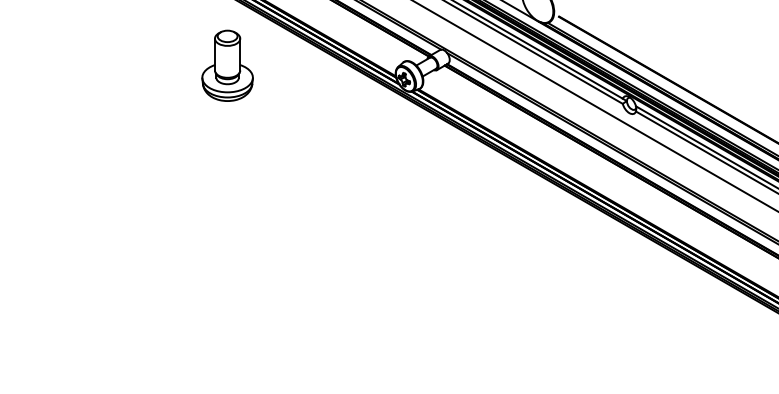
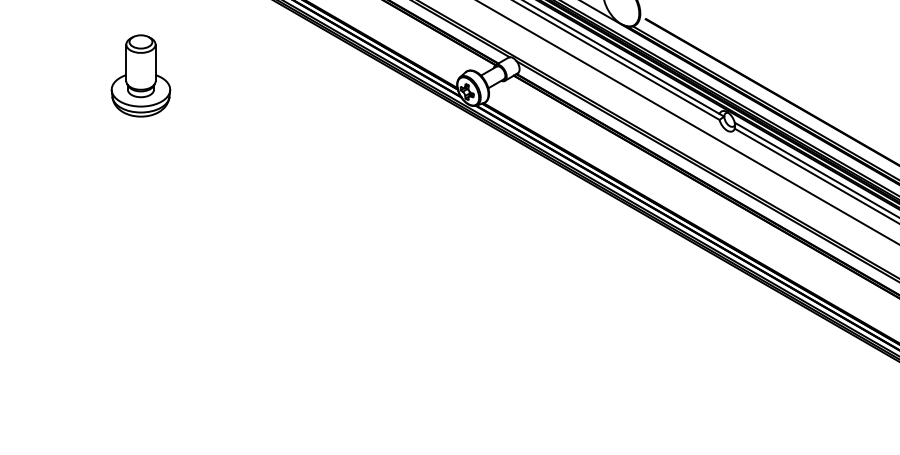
part: (227, 65) -> (140, 75), moved

